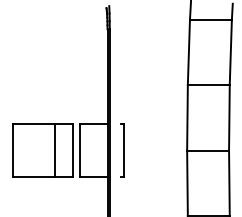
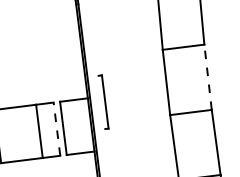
line: (229, 117) -> (208, 77), solid -> dashed
line: (73, 150) -> (57, 129), solid -> dashed
part: (122, 150) -> (103, 102), moved

